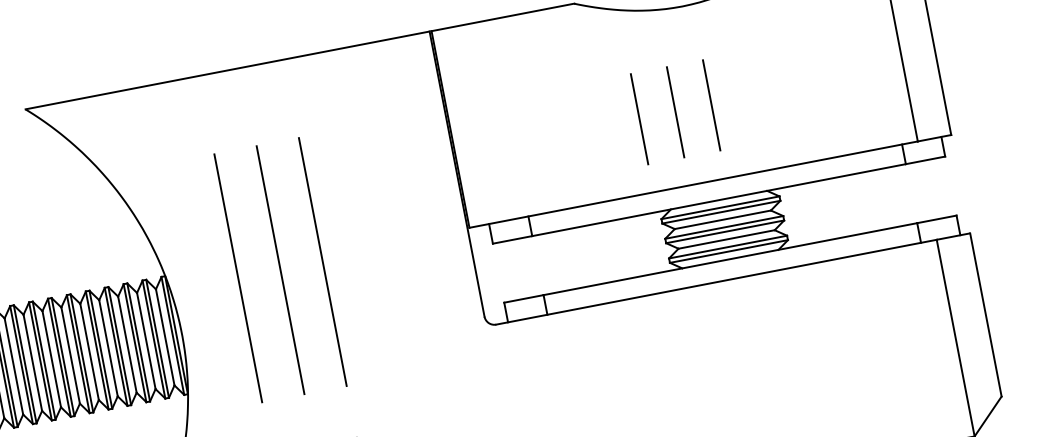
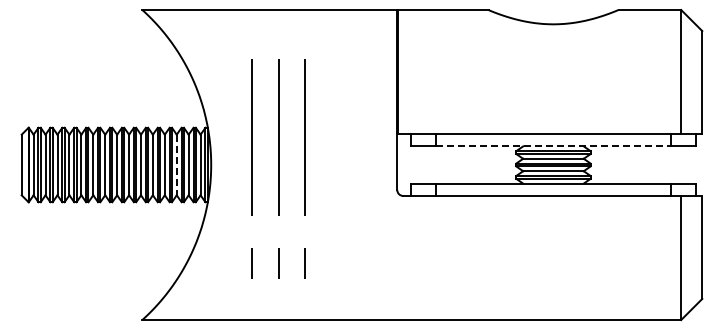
line: (712, 104) -> (560, 87), removed
line: (675, 111) -> (537, 87), removed
line: (639, 118) -> (514, 87), removed
line: (719, 200) -> (553, 146), solid -> dashed
line: (127, 345) -> (176, 165), solid -> dashed

